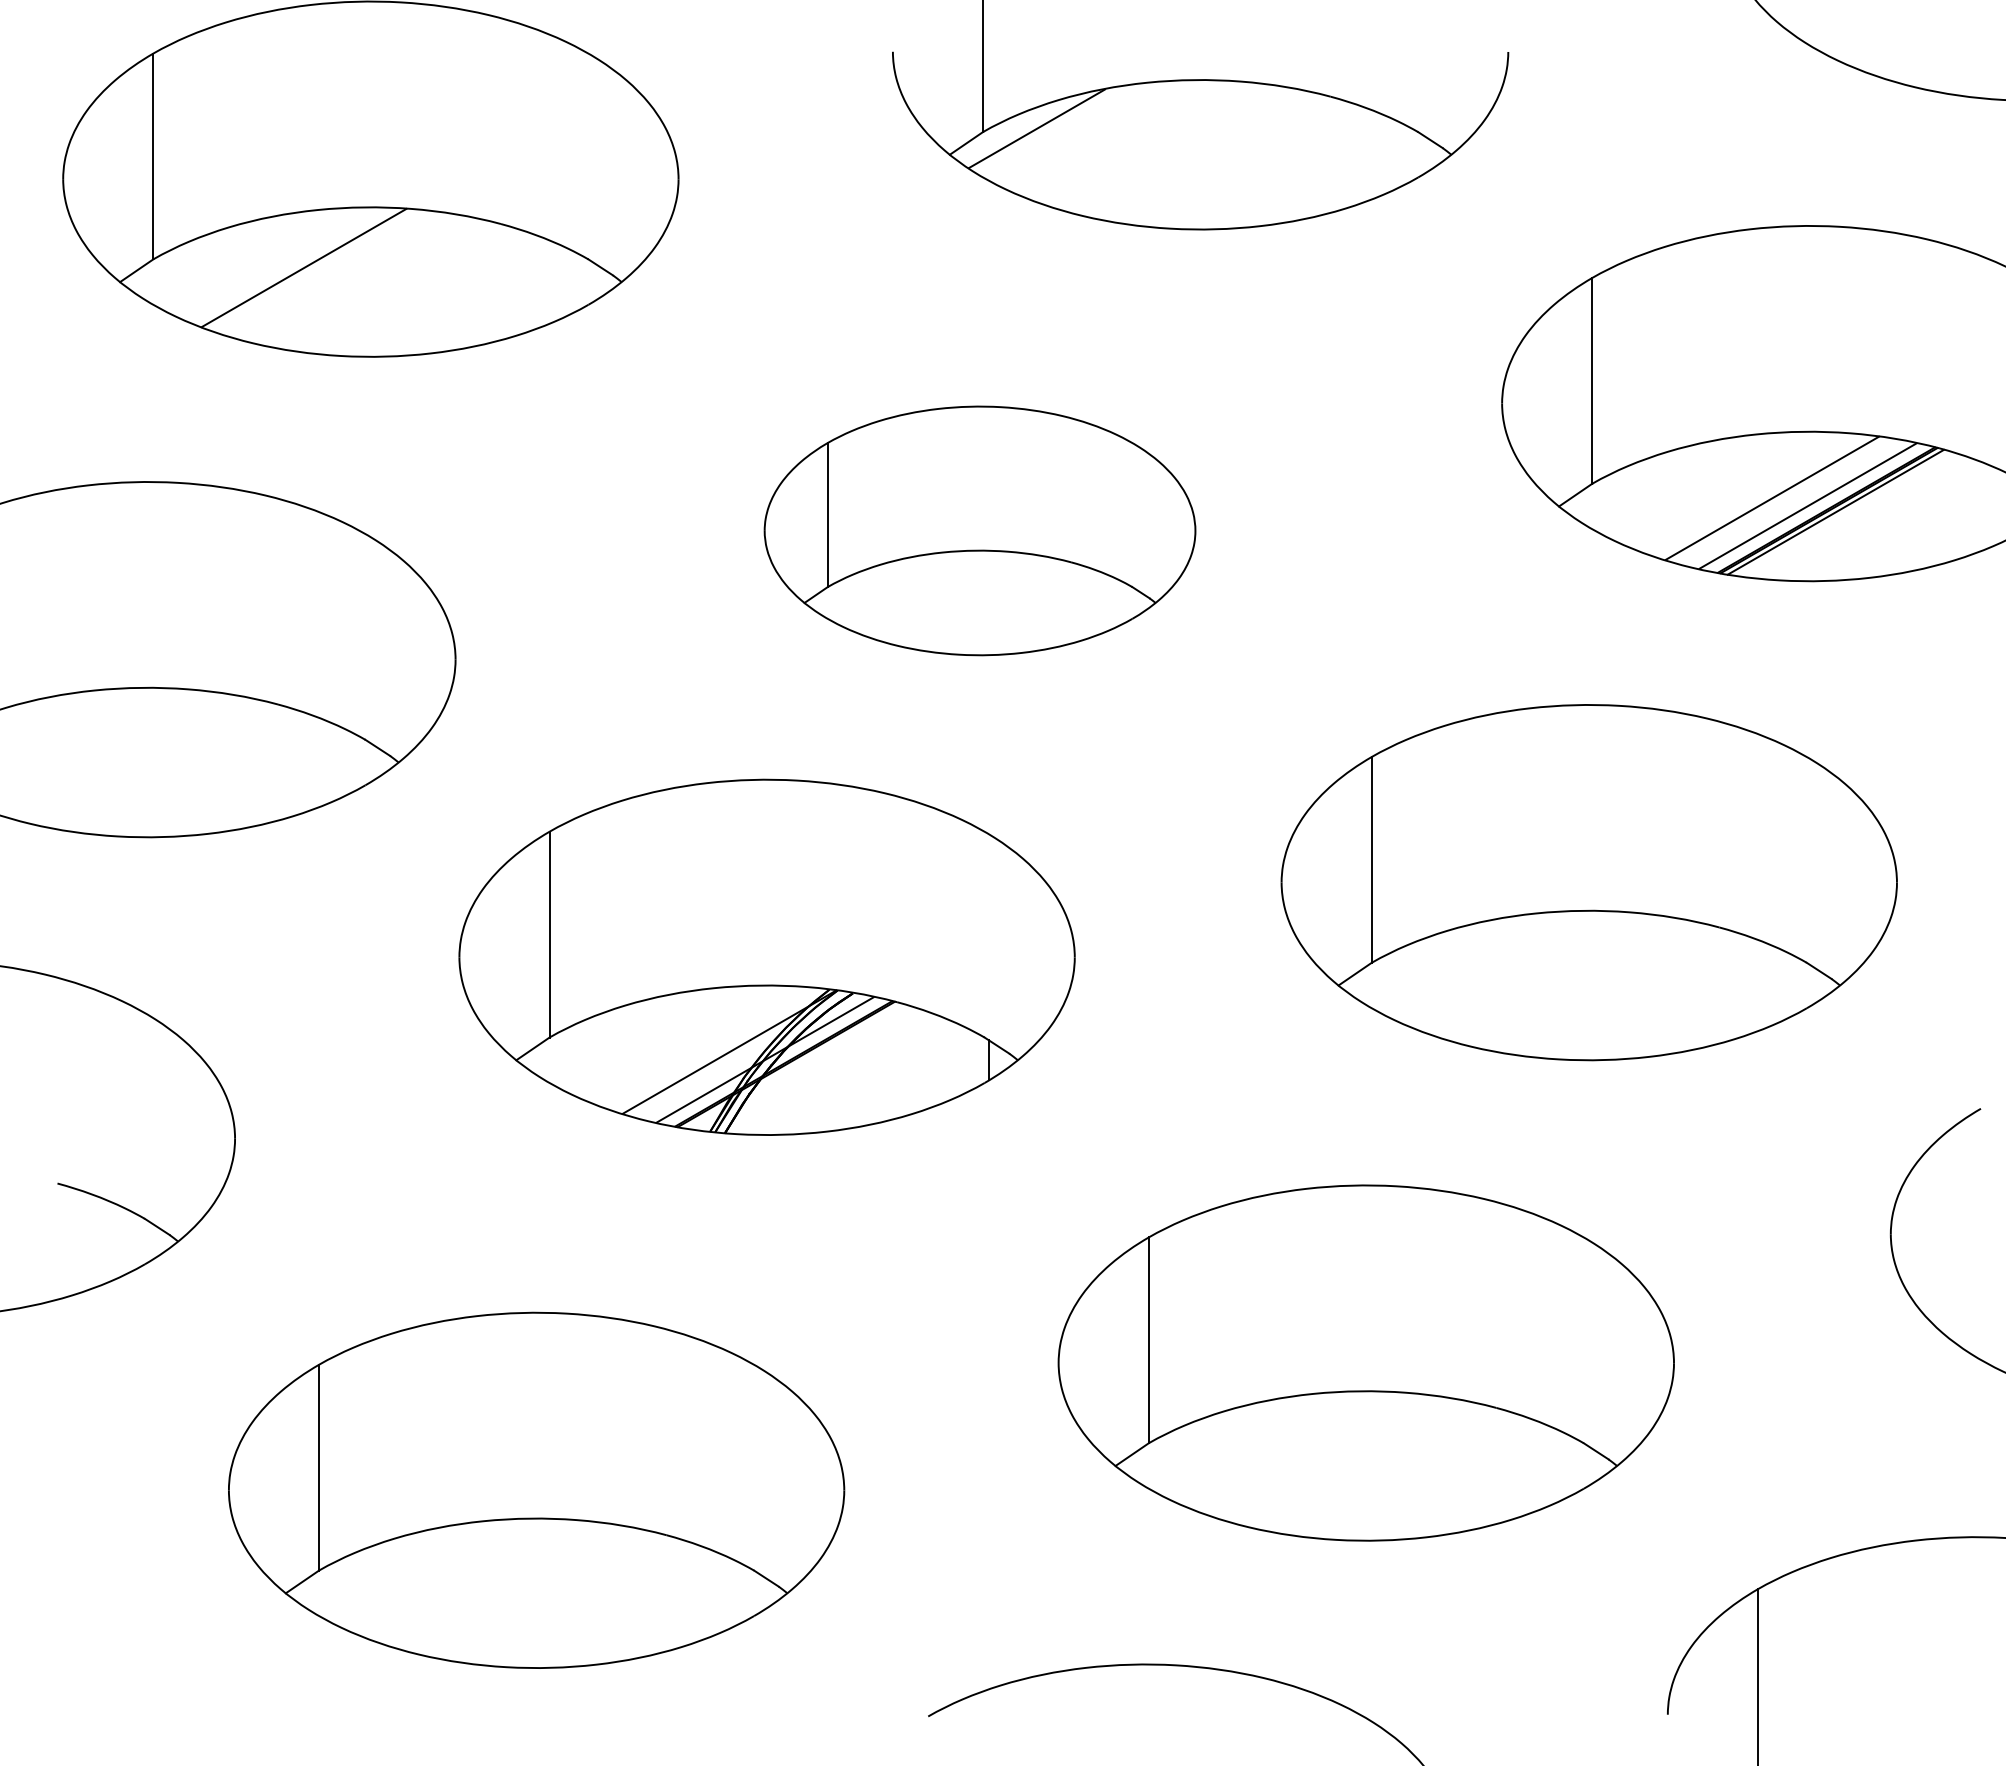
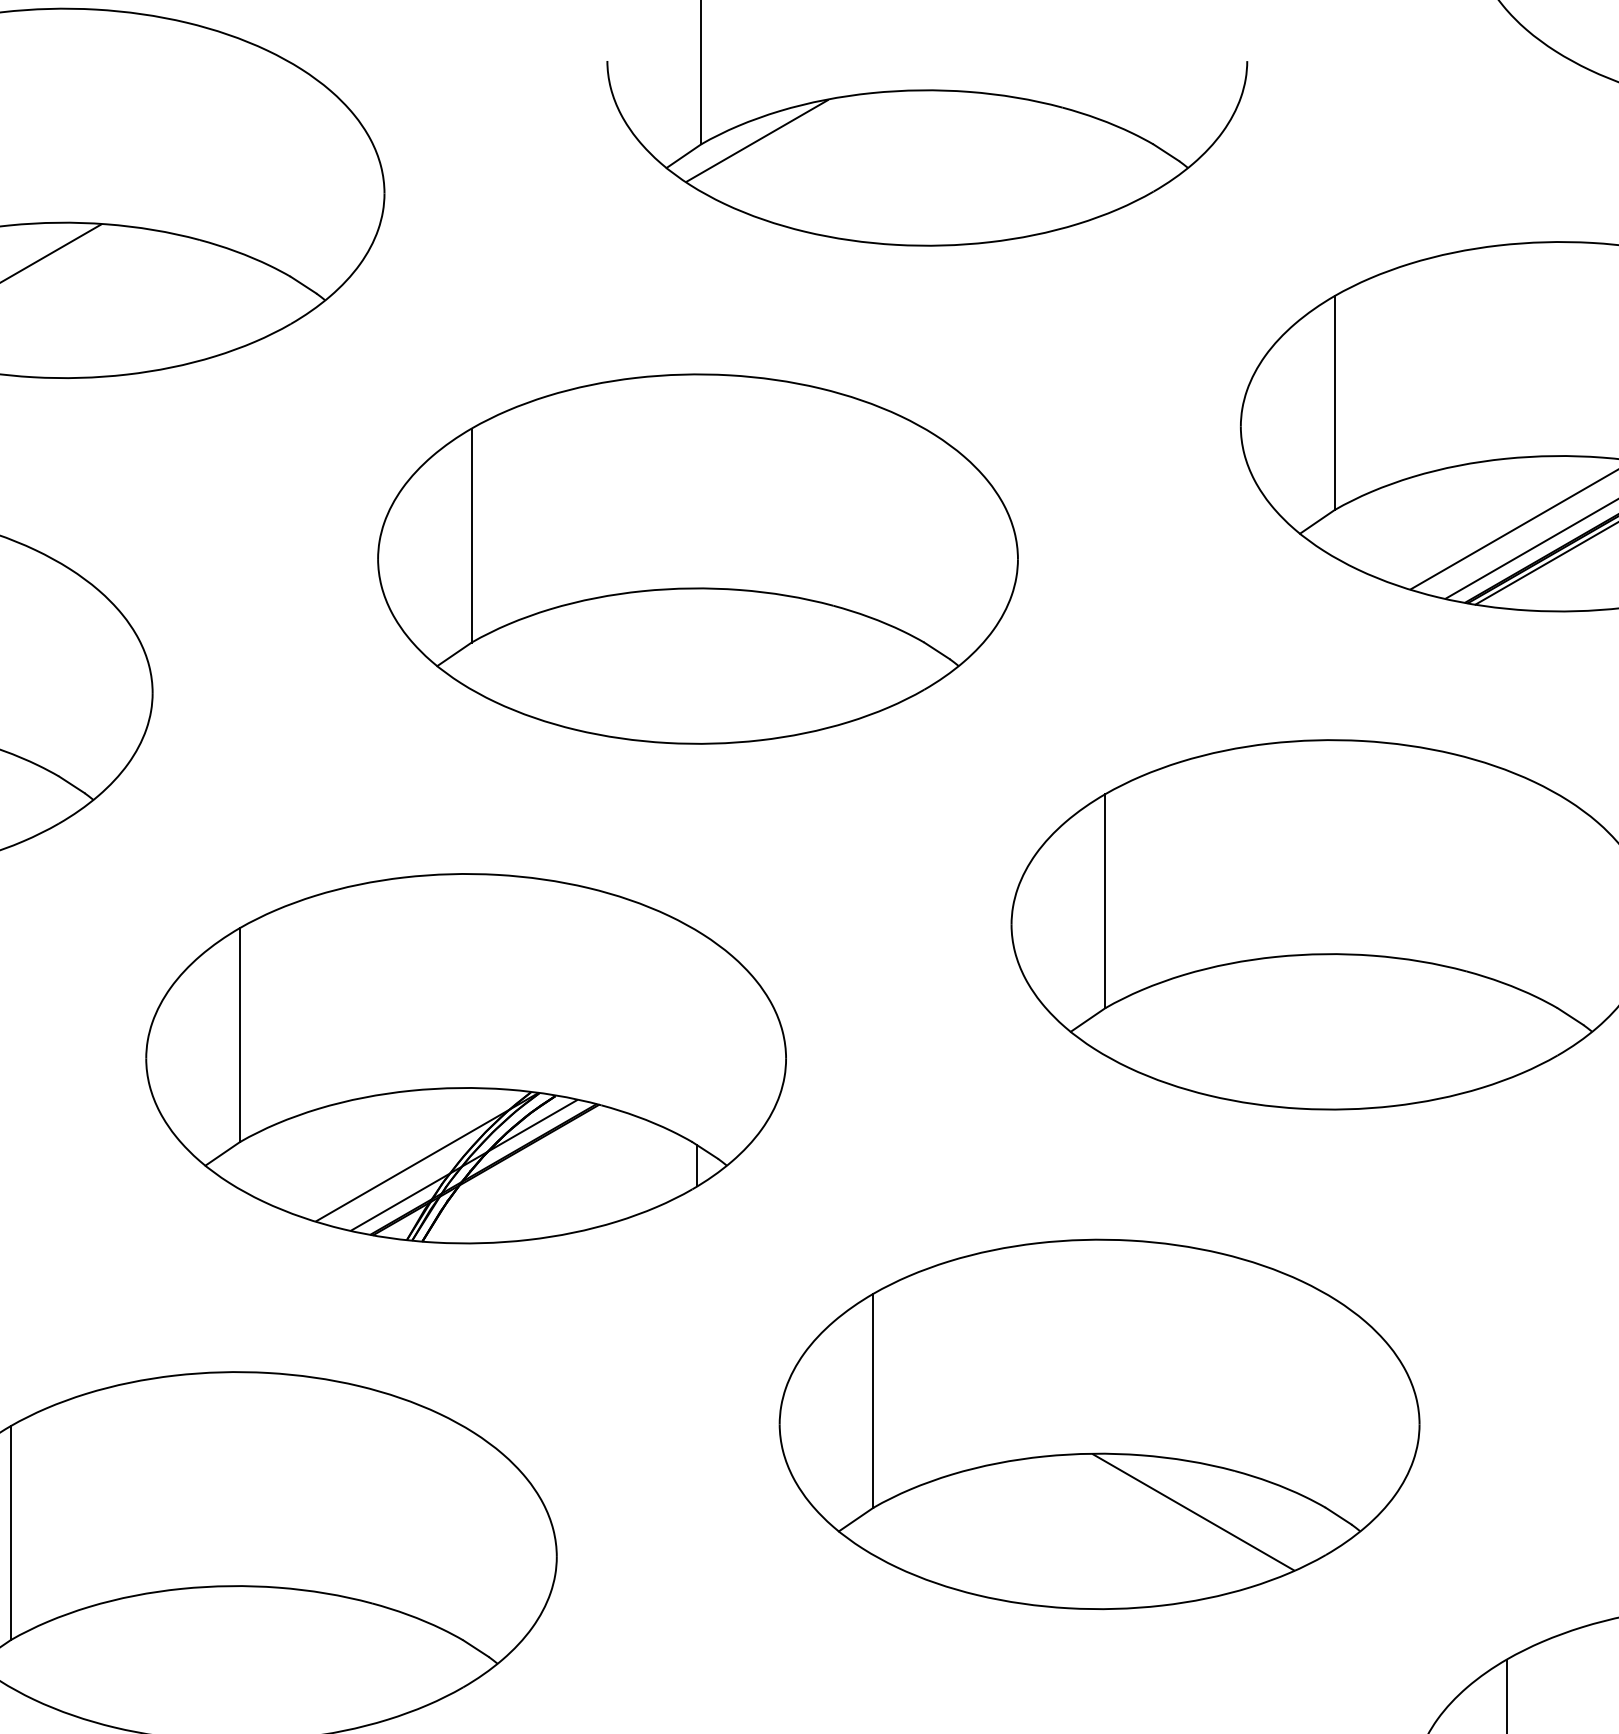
part: (979, 530) -> (697, 558), size x1.43
part: (766, 956) -> (465, 1057), moved
line: (1456, 1447) -> (1193, 1512), added

